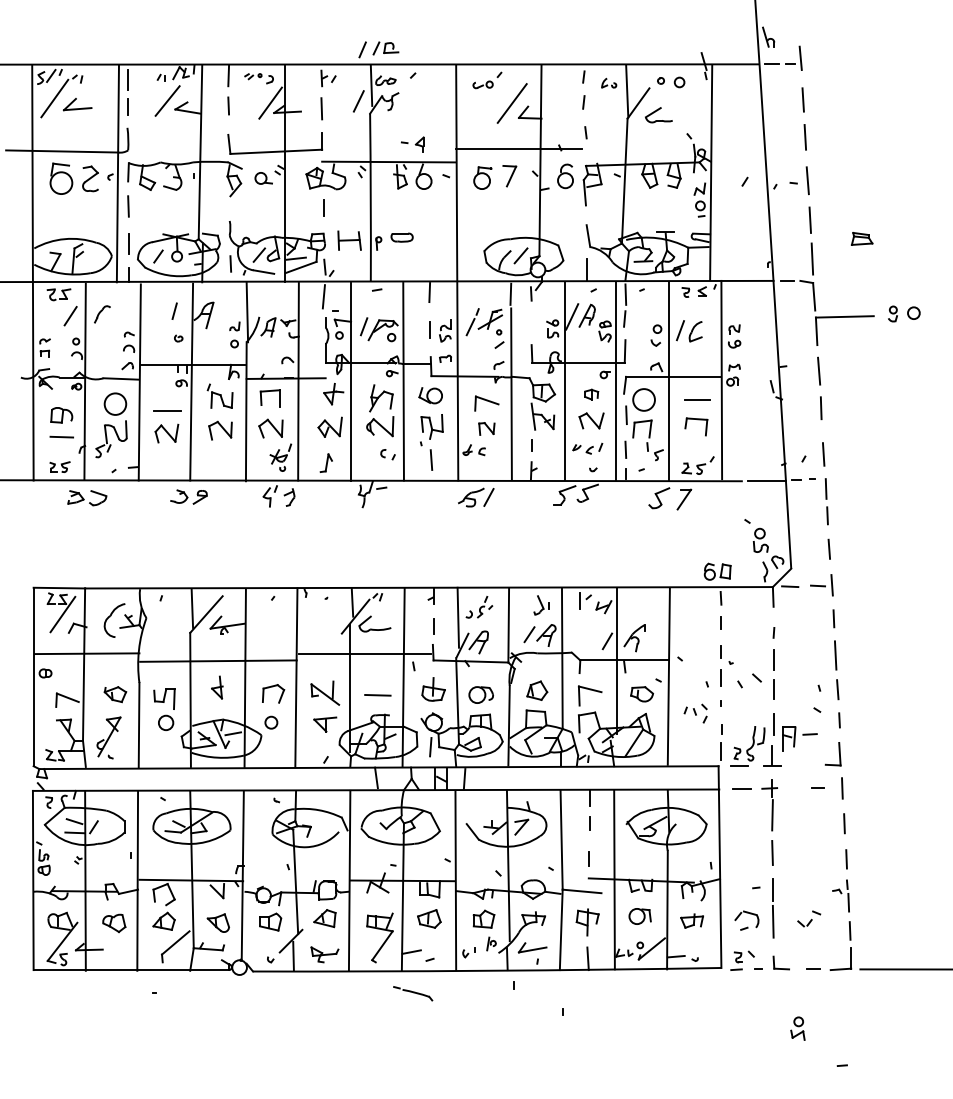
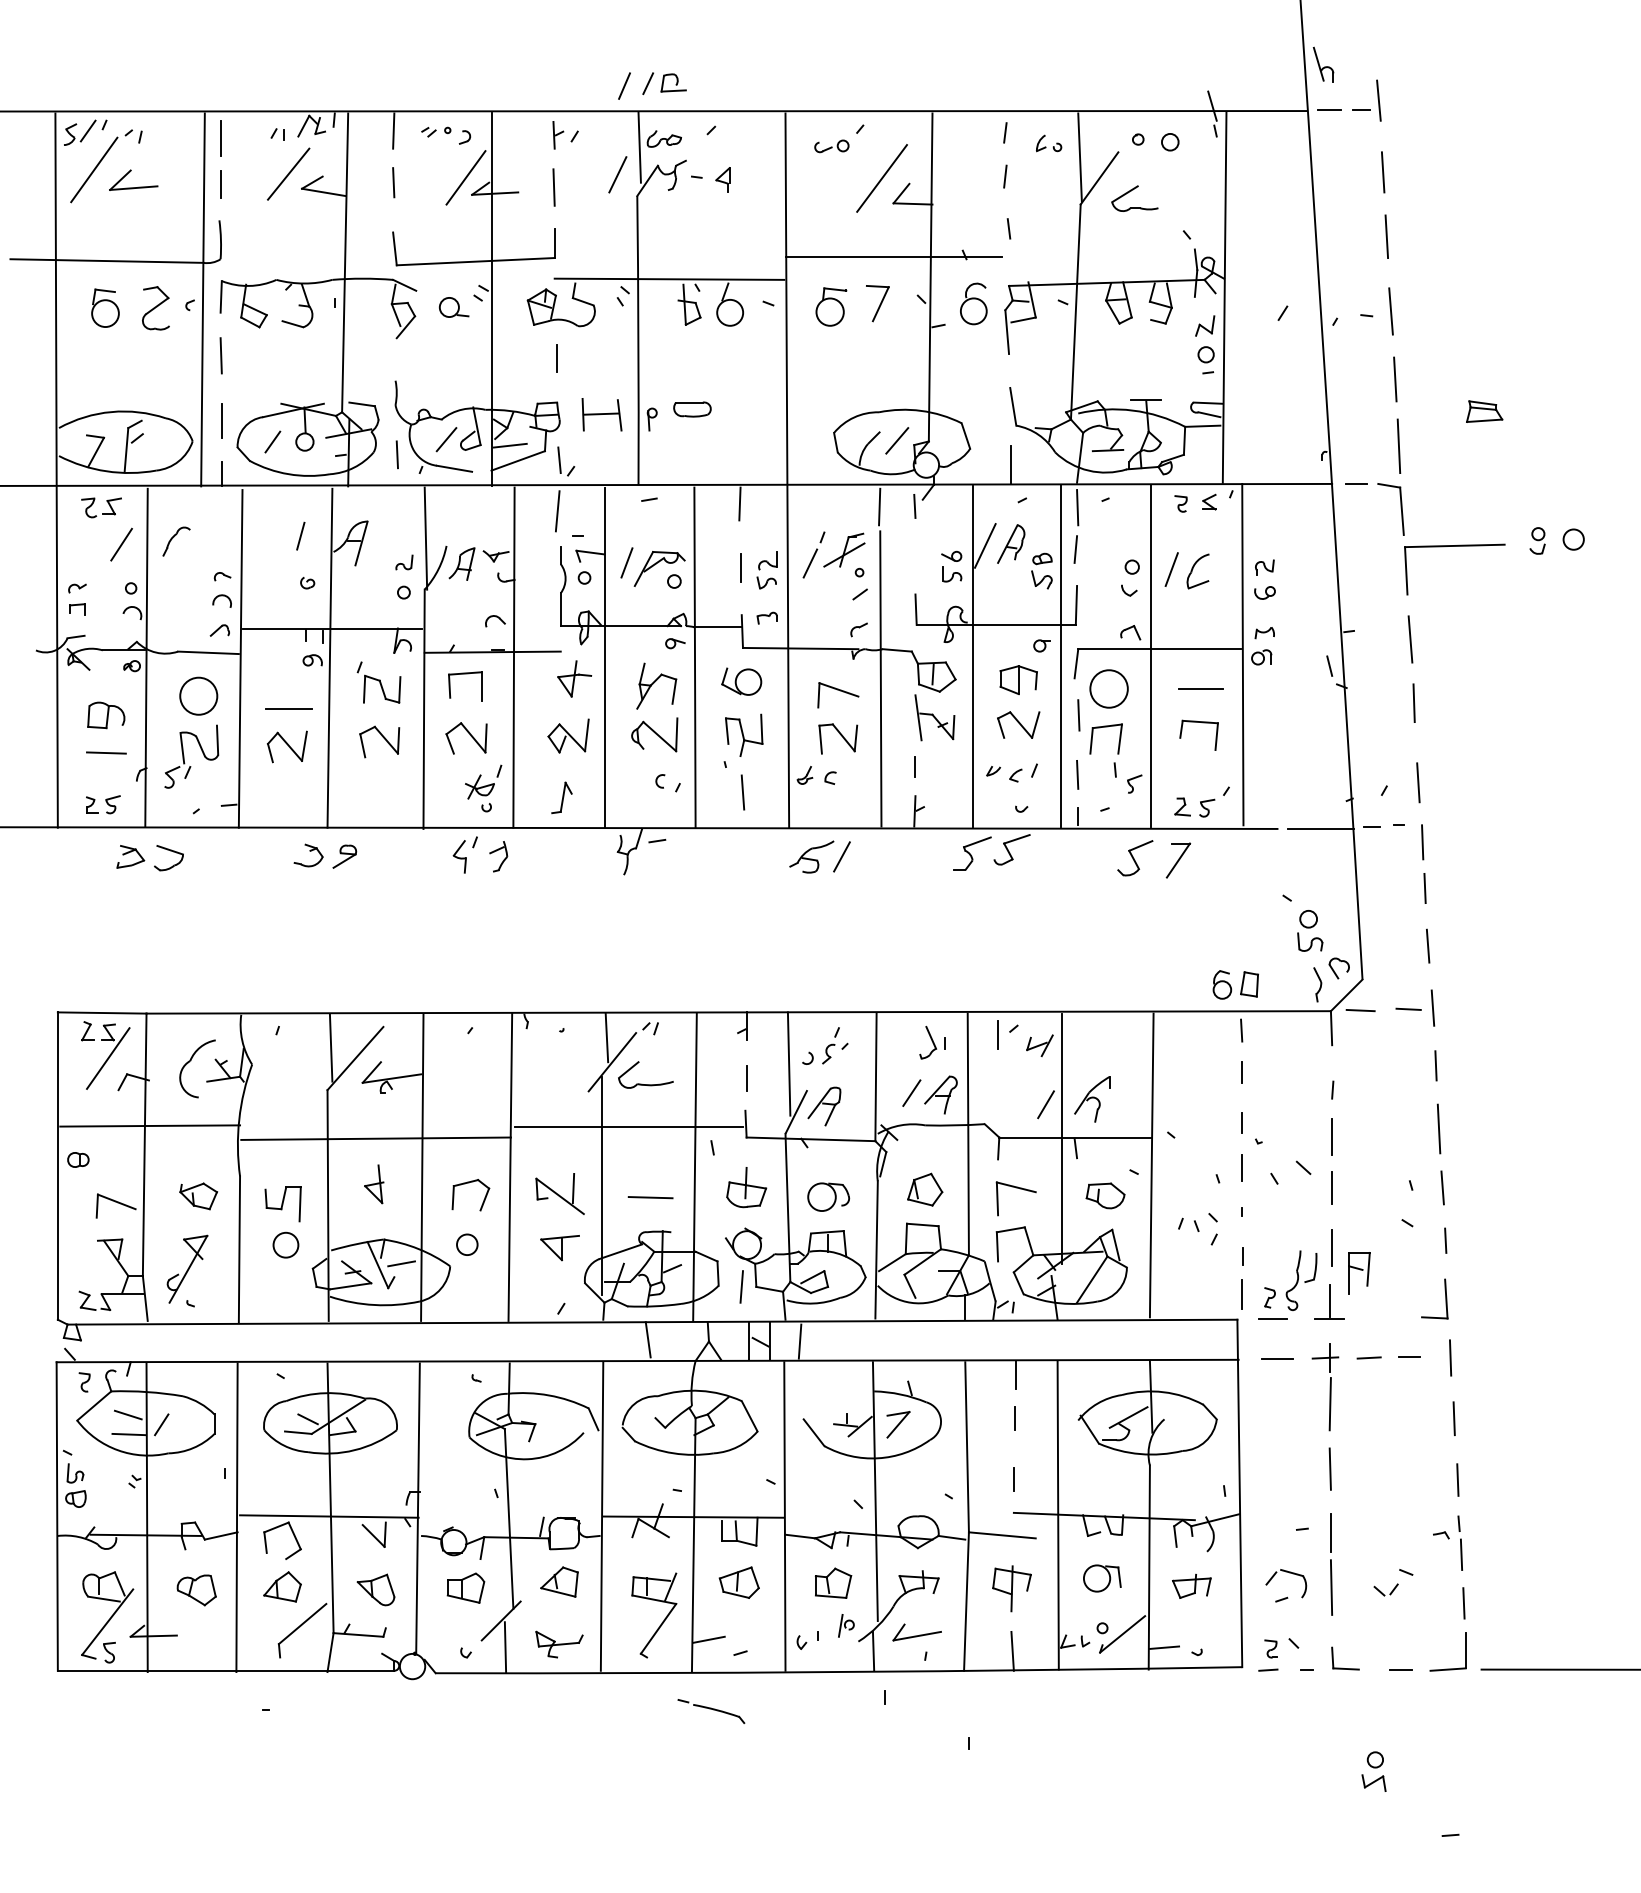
part: (412, 144) -> (710, 180), moved
part: (60, 178) -> (104, 307), size x0.71
part: (591, 394) -> (1018, 679), size x1.67
part: (486, 428) -> (837, 738), size x1.43
line: (809, 734) -> (1368, 1358), moved

